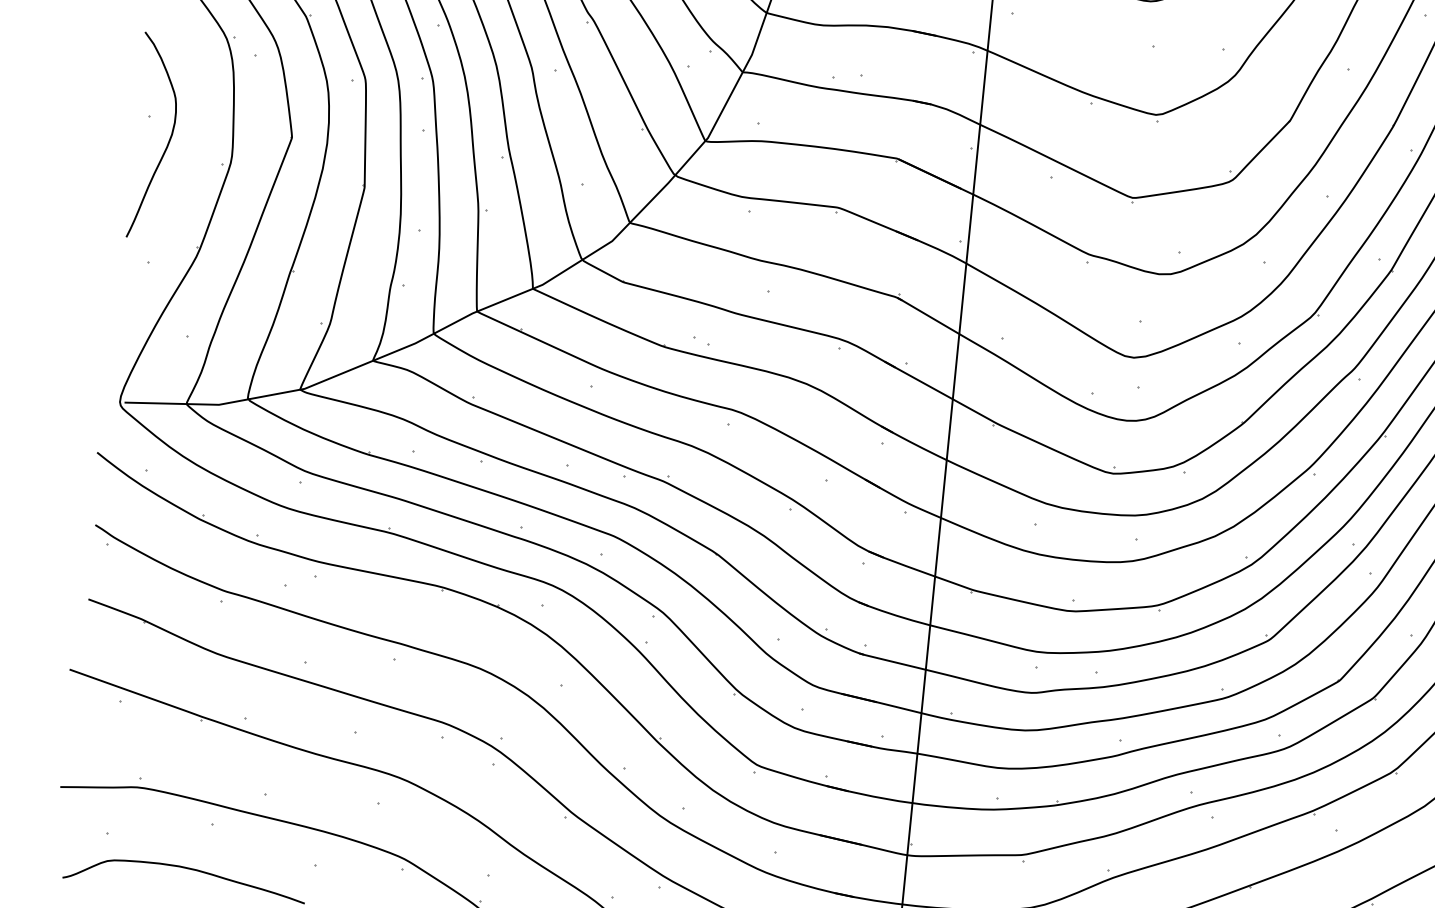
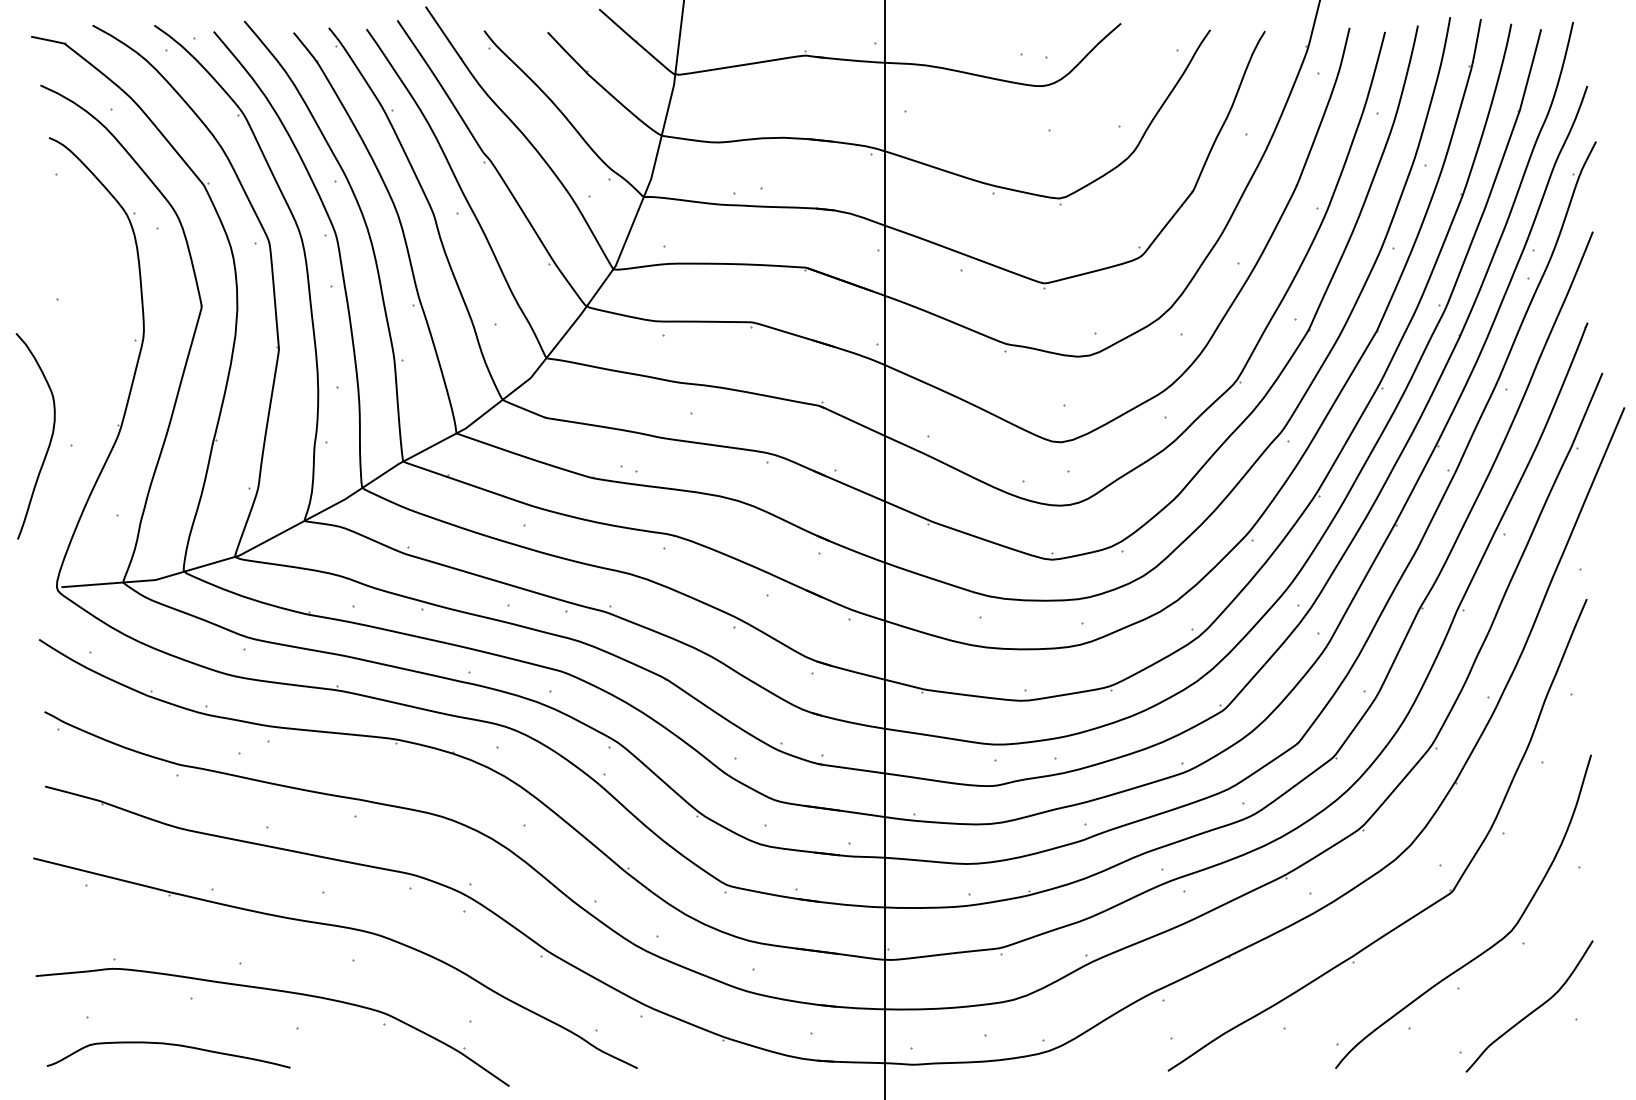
curve: (167, 142) -> (49, 441), moved

